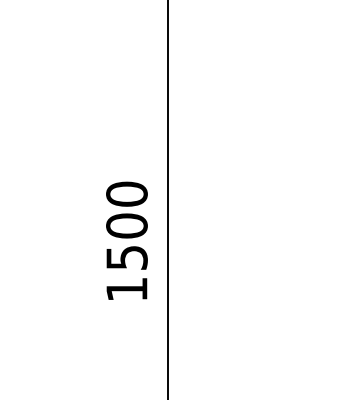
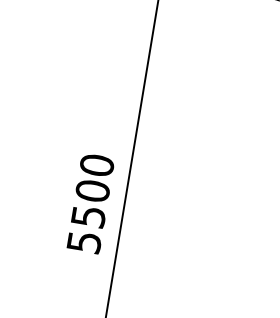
text: (126, 289) -> (83, 242), 1500 -> 5500

